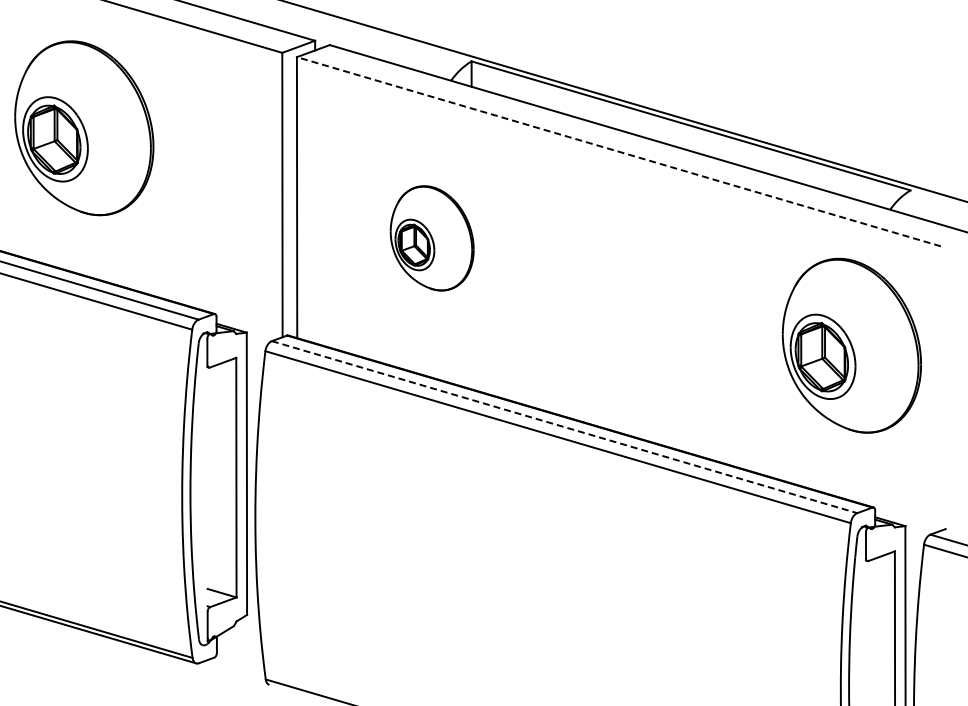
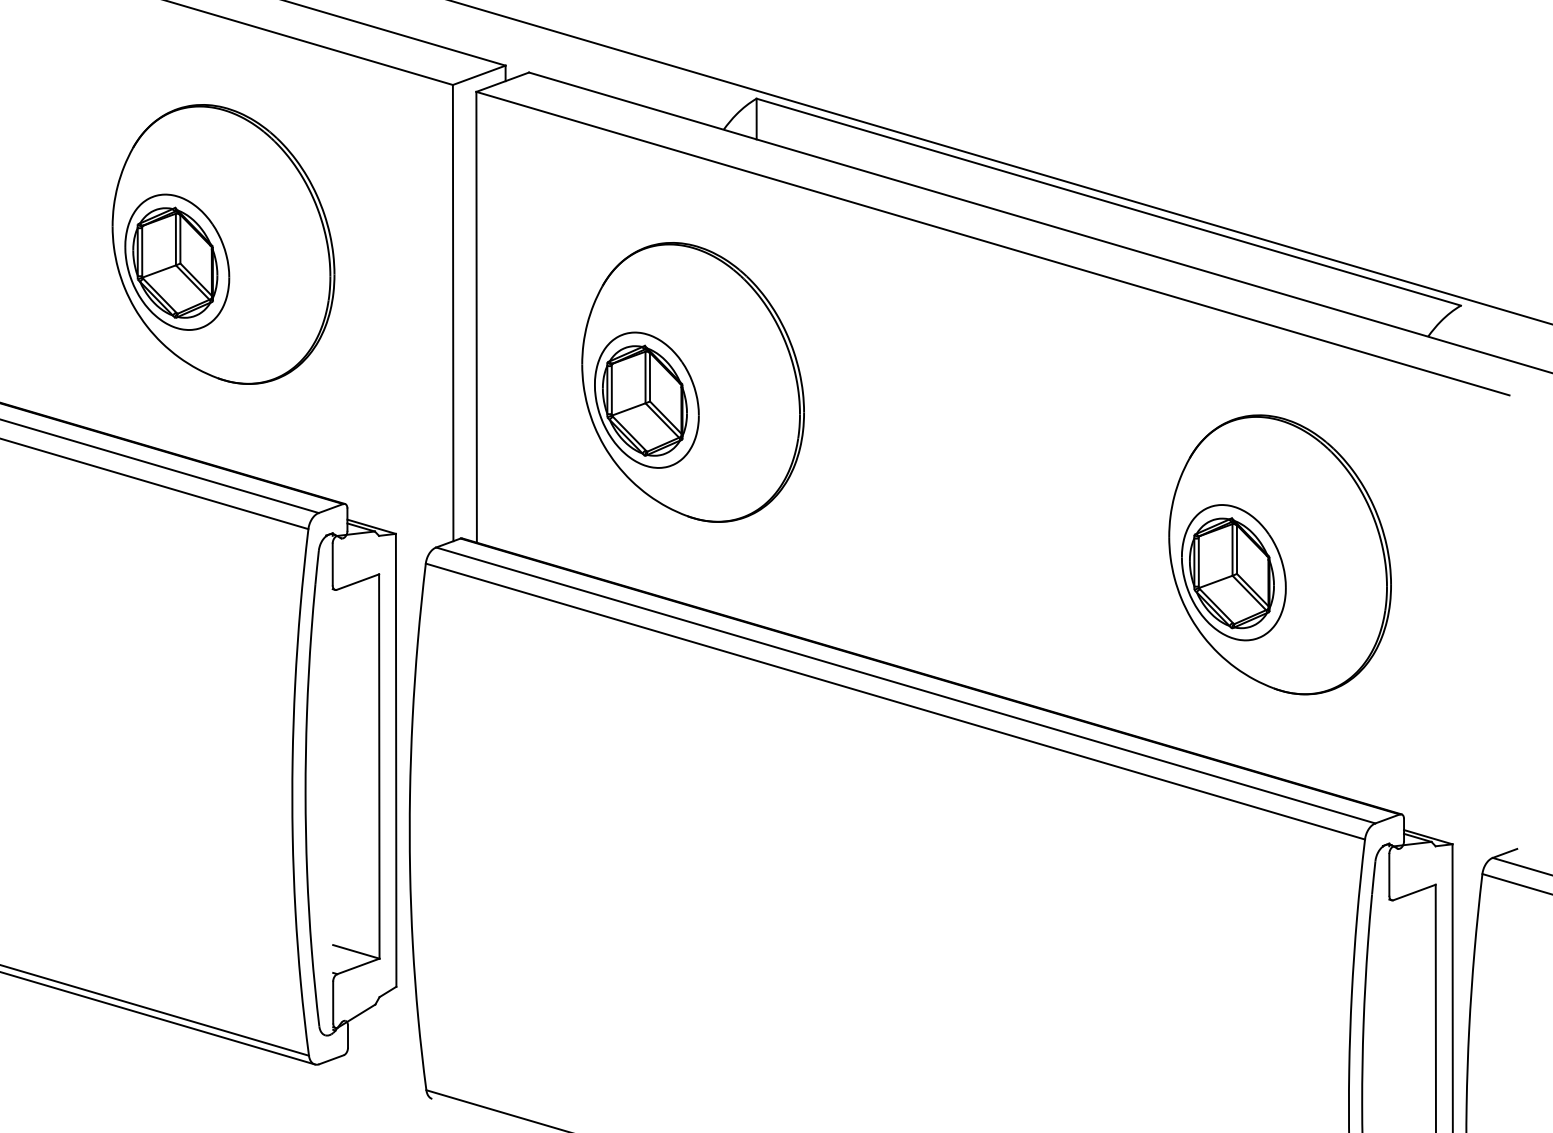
part: (84, 128) -> (223, 244), moved
line: (618, 151) -> (992, 243), dashed -> solid
part: (432, 238) -> (693, 382), size x1.67
part: (851, 345) -> (1279, 554), moved
line: (565, 427) -> (907, 686), dashed -> solid

